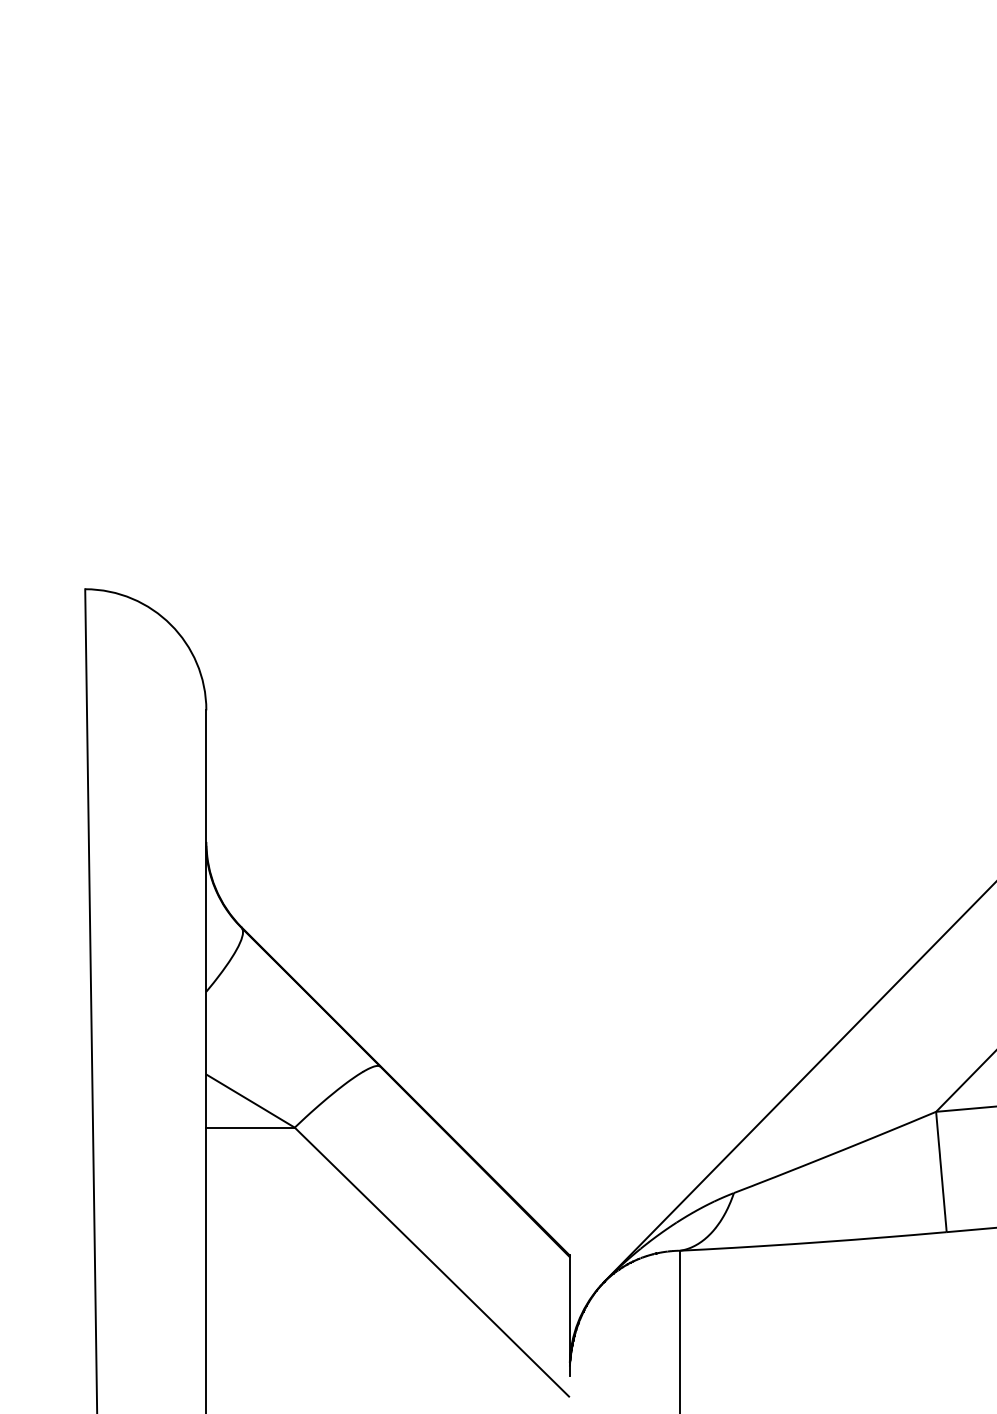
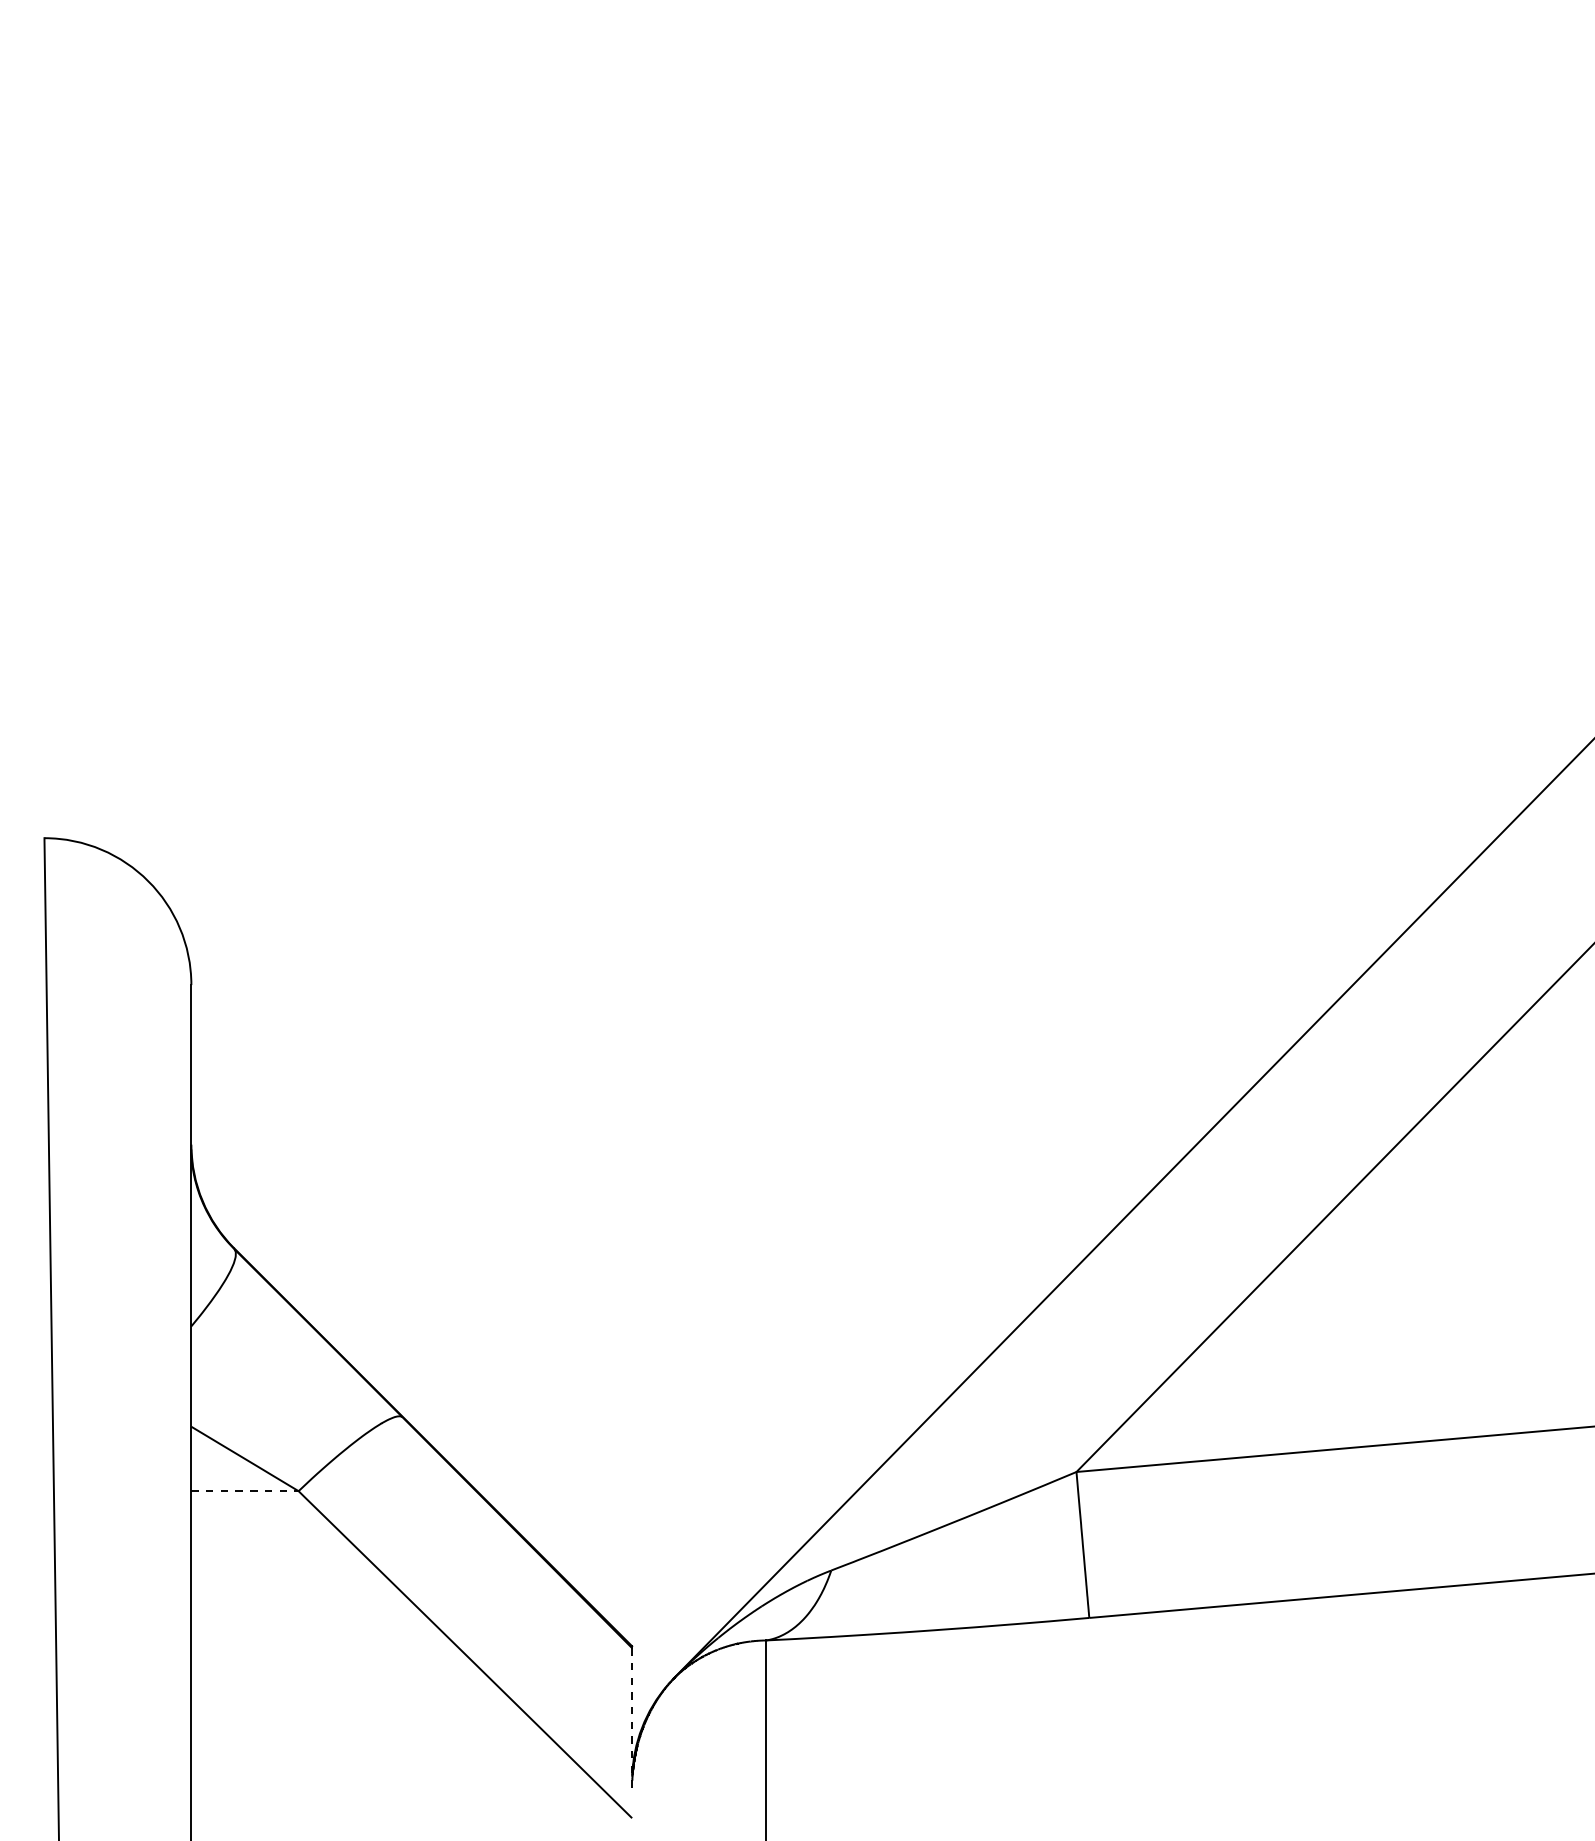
line: (250, 1127) -> (245, 1491), solid -> dashed
line: (570, 1316) -> (632, 1720), solid -> dashed

